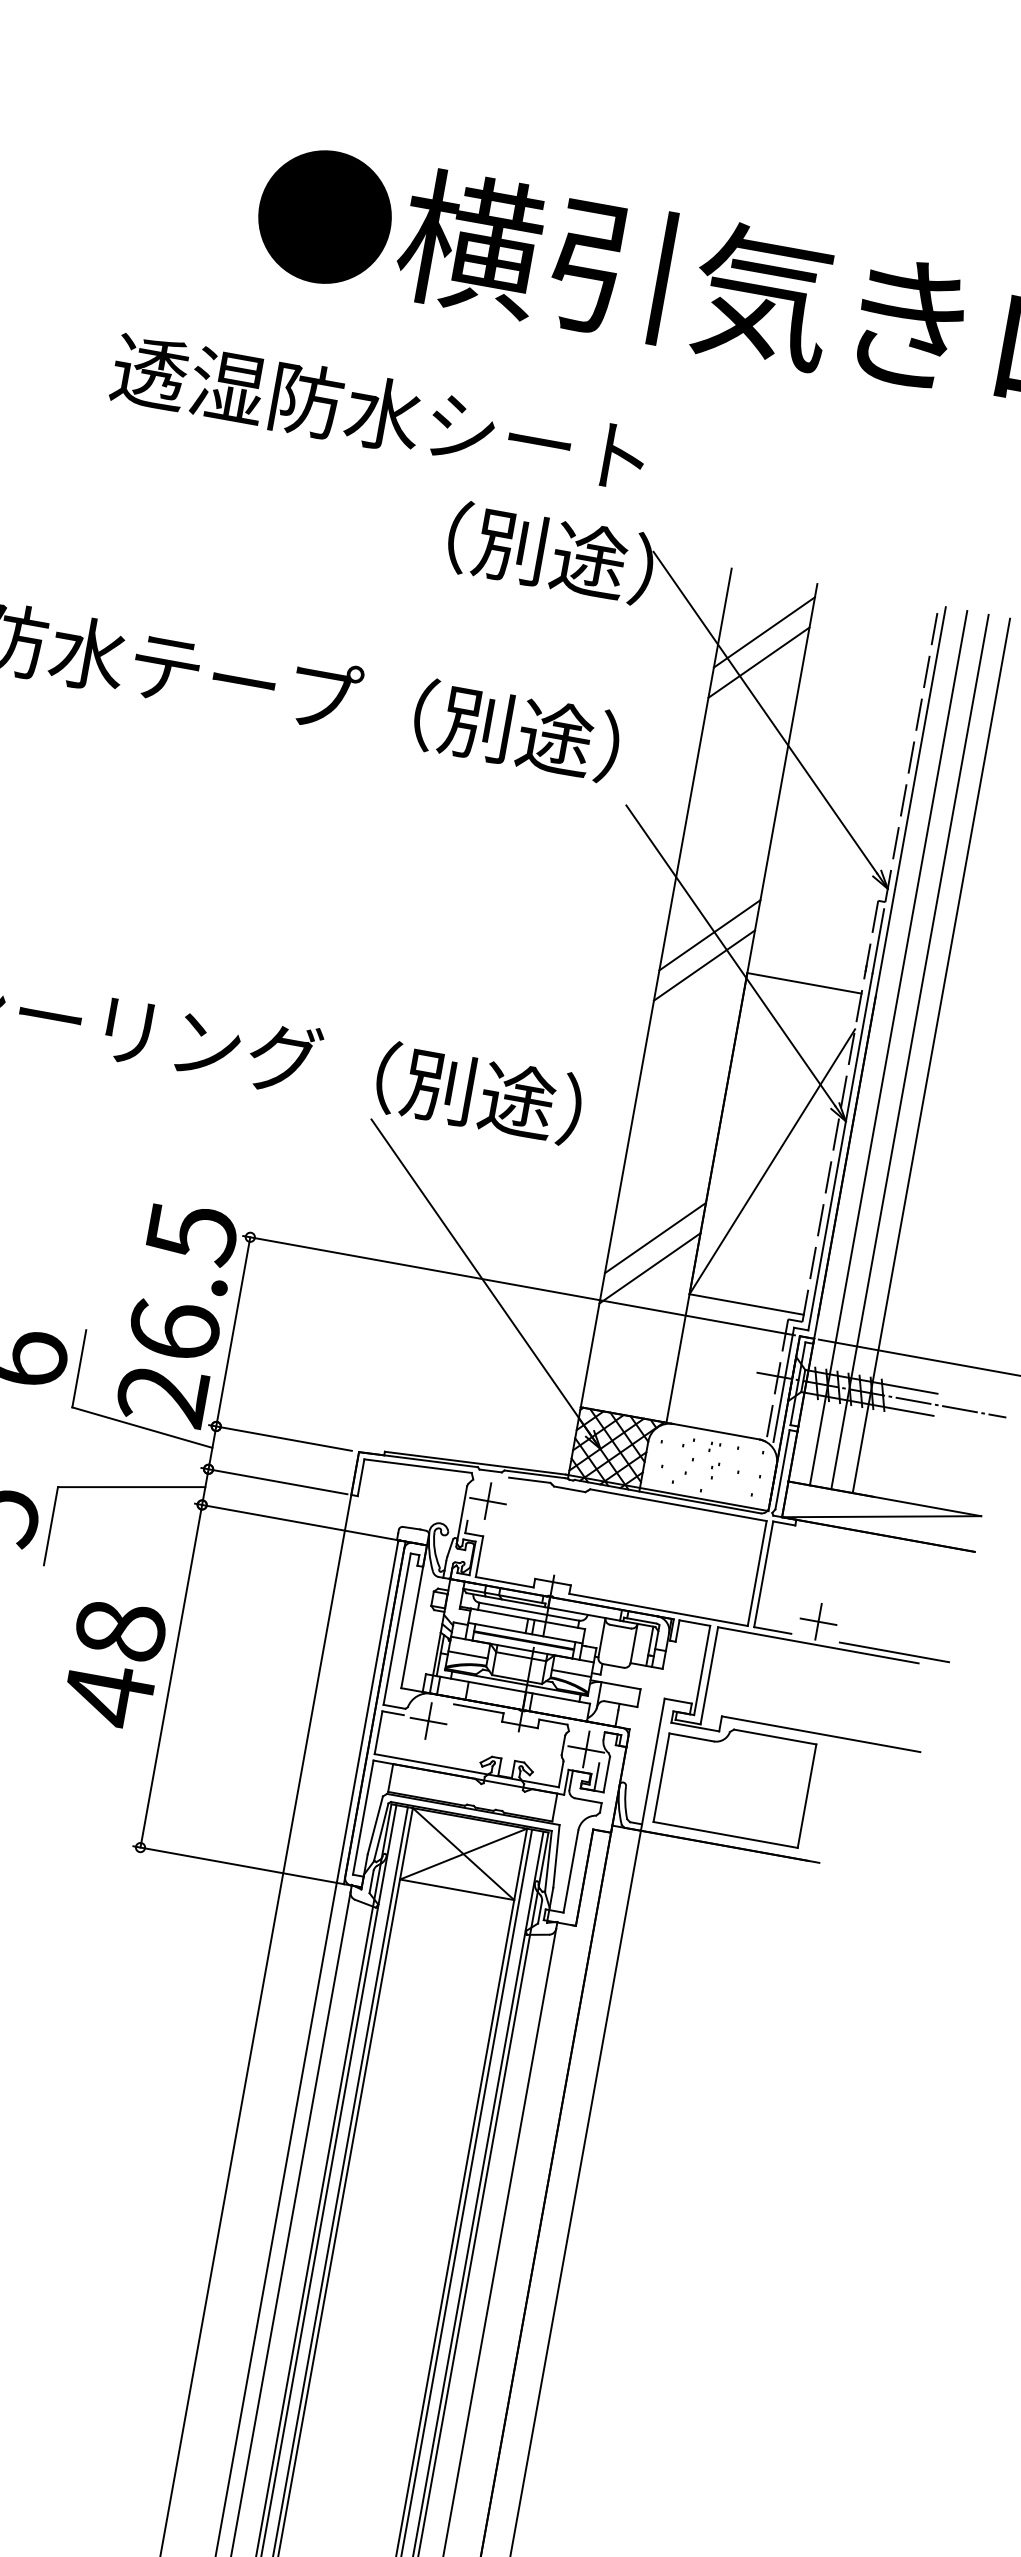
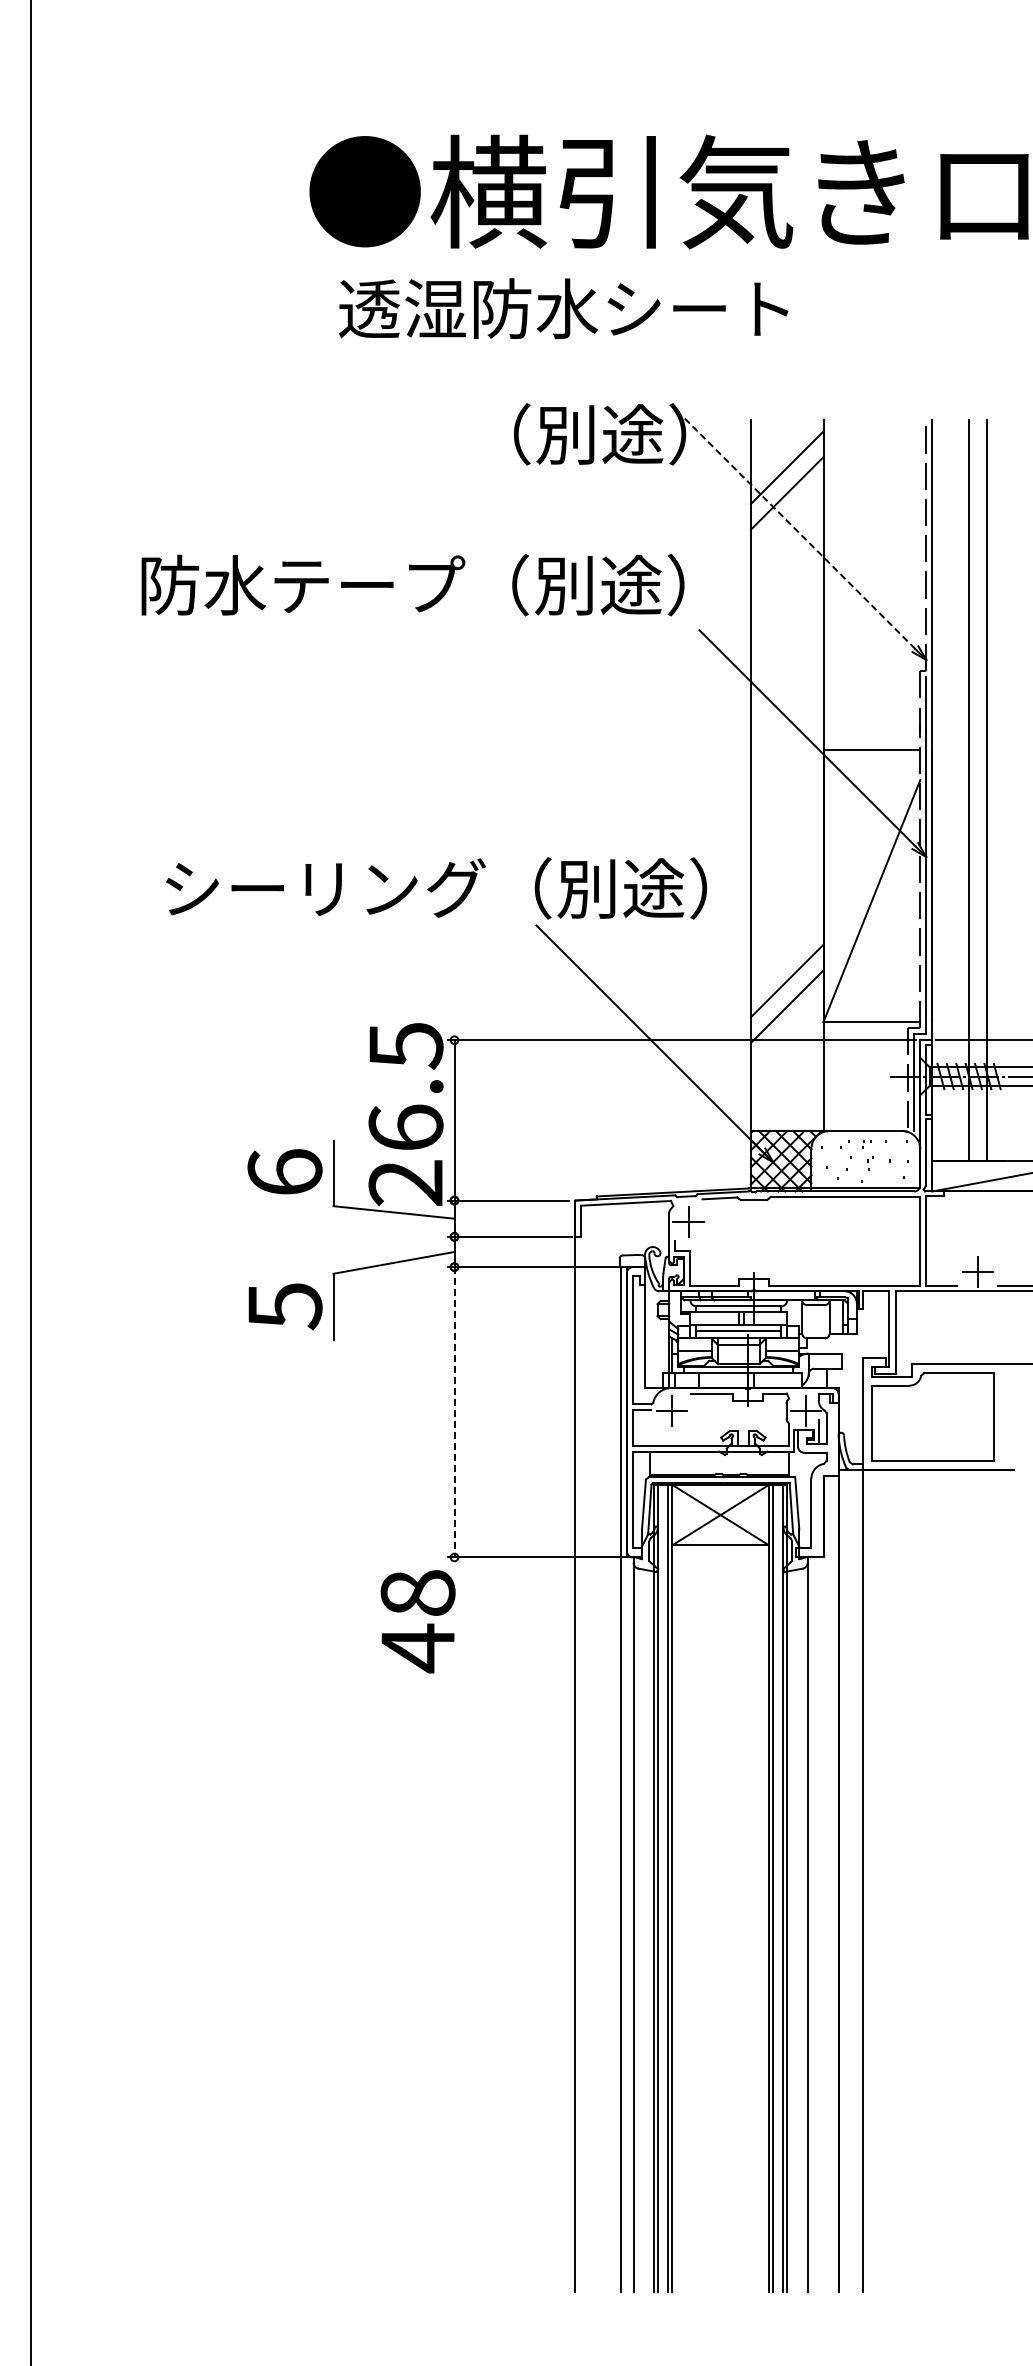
text: (379, 412) -> (563, 308), moved
line: (764, 712) -> (799, 533), solid -> dashed
line: (709, 935) -> (786, 724), removed
line: (703, 964) -> (786, 749), removed
line: (888, 1047) -> (950, 790), removed
text: (113, 1663) -> (417, 1621), moved
line: (171, 1676) -> (454, 1412), solid -> dashed

